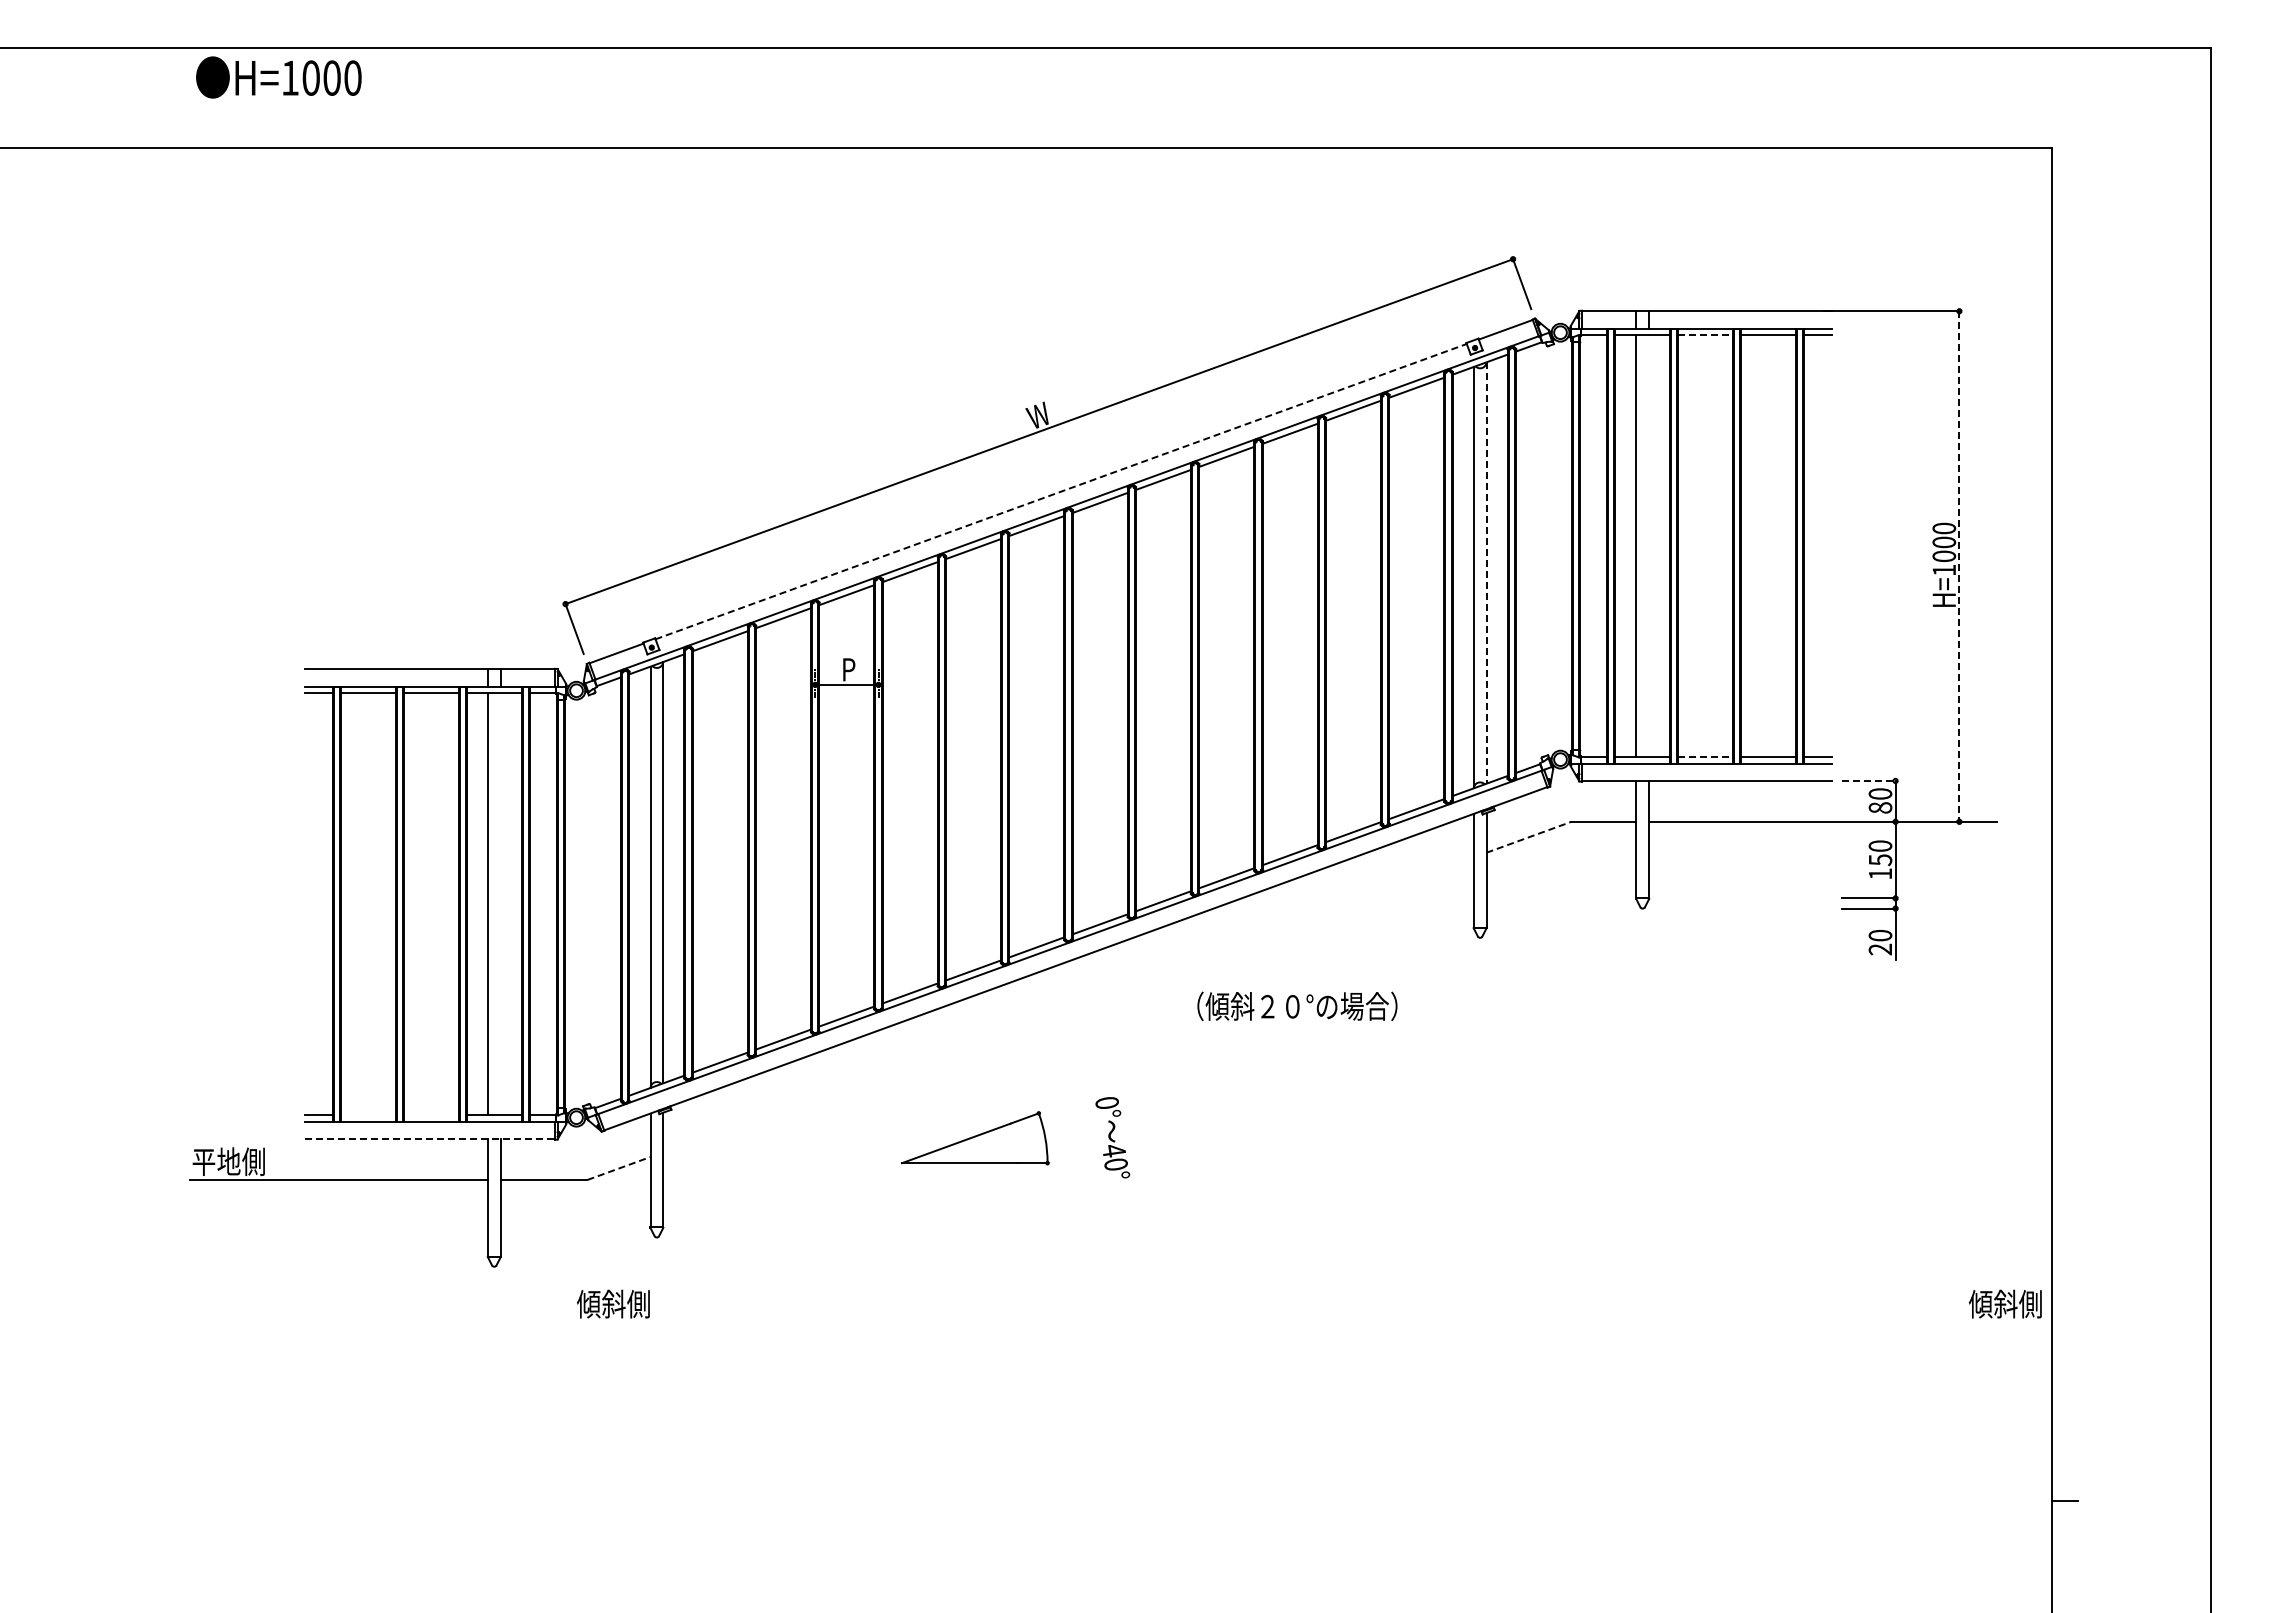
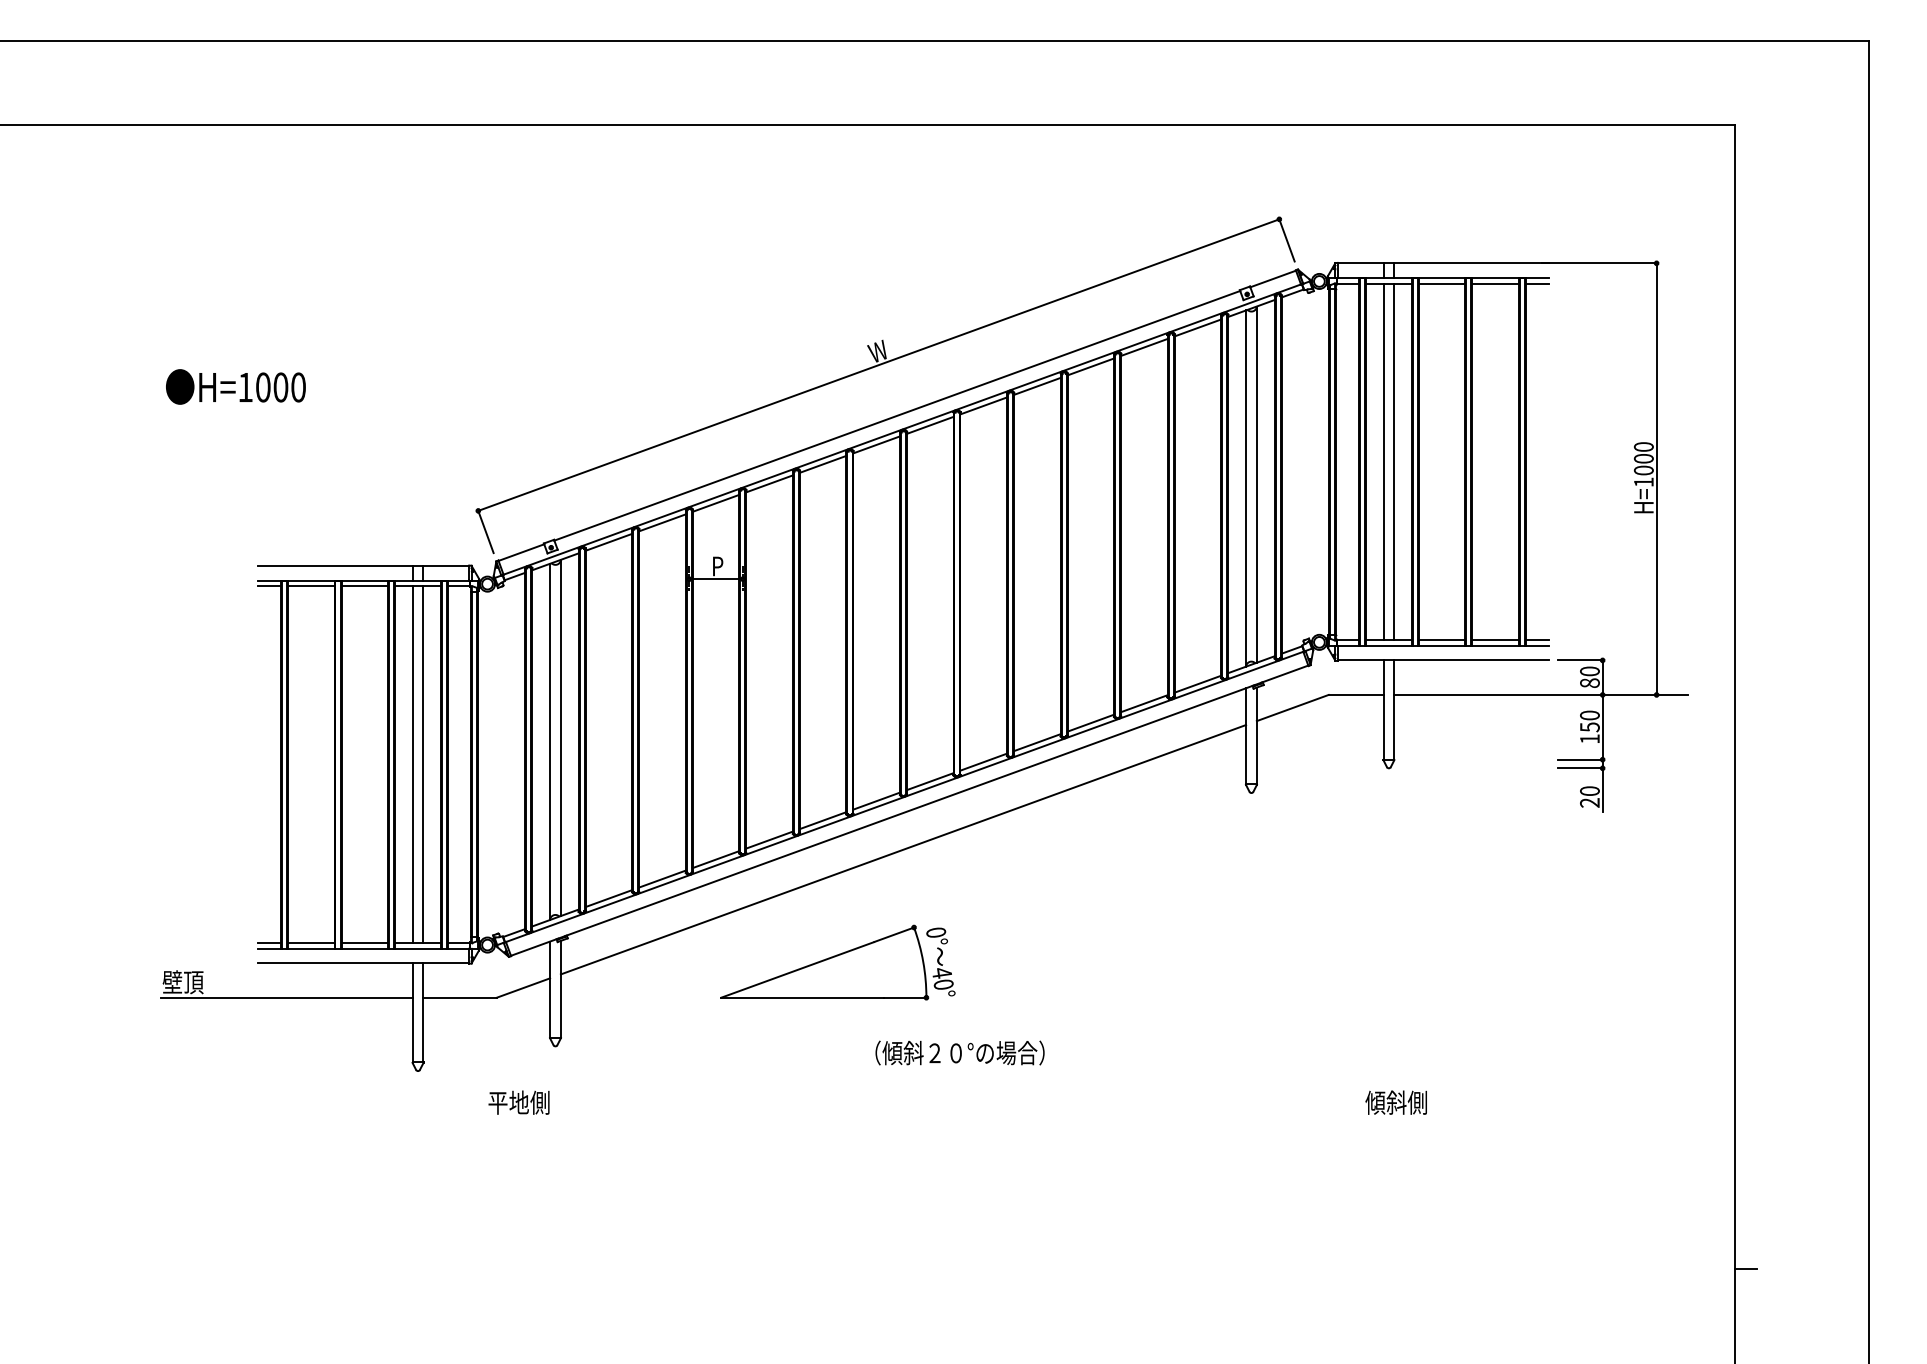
text: (278, 77) -> (235, 386), moved
line: (1706, 335) -> (1442, 283), dashed -> solid
line: (1061, 491) -> (897, 415), dashed -> solid
line: (1649, 545) -> (1394, 461), added
line: (1959, 567) -> (1656, 479), dashed -> solid
line: (1486, 573) -> (1256, 485), dashed -> solid
line: (1706, 756) -> (1442, 639), dashed -> solid
line: (1869, 780) -> (1580, 660), dashed -> solid
line: (1529, 837) -> (1293, 708), dashed -> solid
line: (500, 904) -> (423, 764), added
line: (1068, 1004) -> (903, 849), added
text: (1297, 1005) -> (960, 1052), moved
line: (367, 1115) -> (310, 943), added
line: (430, 1115) -> (364, 943), added
part: (975, 1137) -> (824, 961), size x1.67
line: (430, 1139) -> (364, 963), dashed -> solid
text: (228, 1161) -> (193, 982), 平地側 -> 壁頂
line: (618, 1168) -> (523, 988), dashed -> solid
text: (601, 1303) -> (508, 1102), 傾斜側 -> 平地側
text: (2004, 1303) -> (1395, 1102), moved

